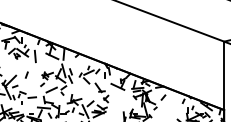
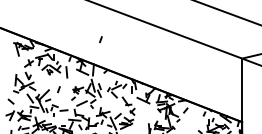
line: (71, 21) -> (100, 39), added

